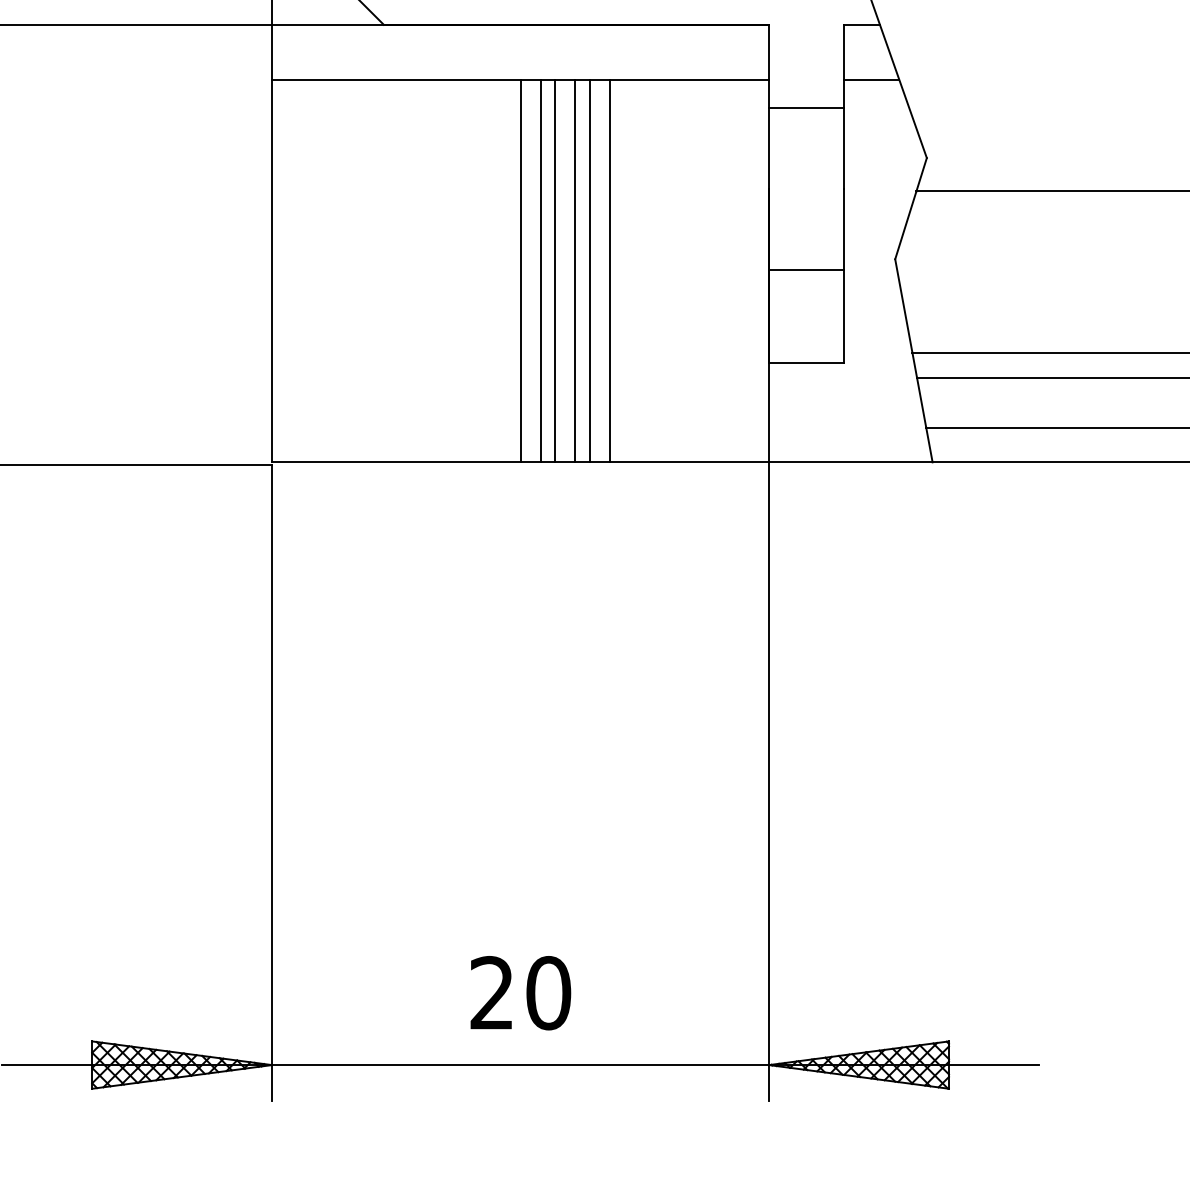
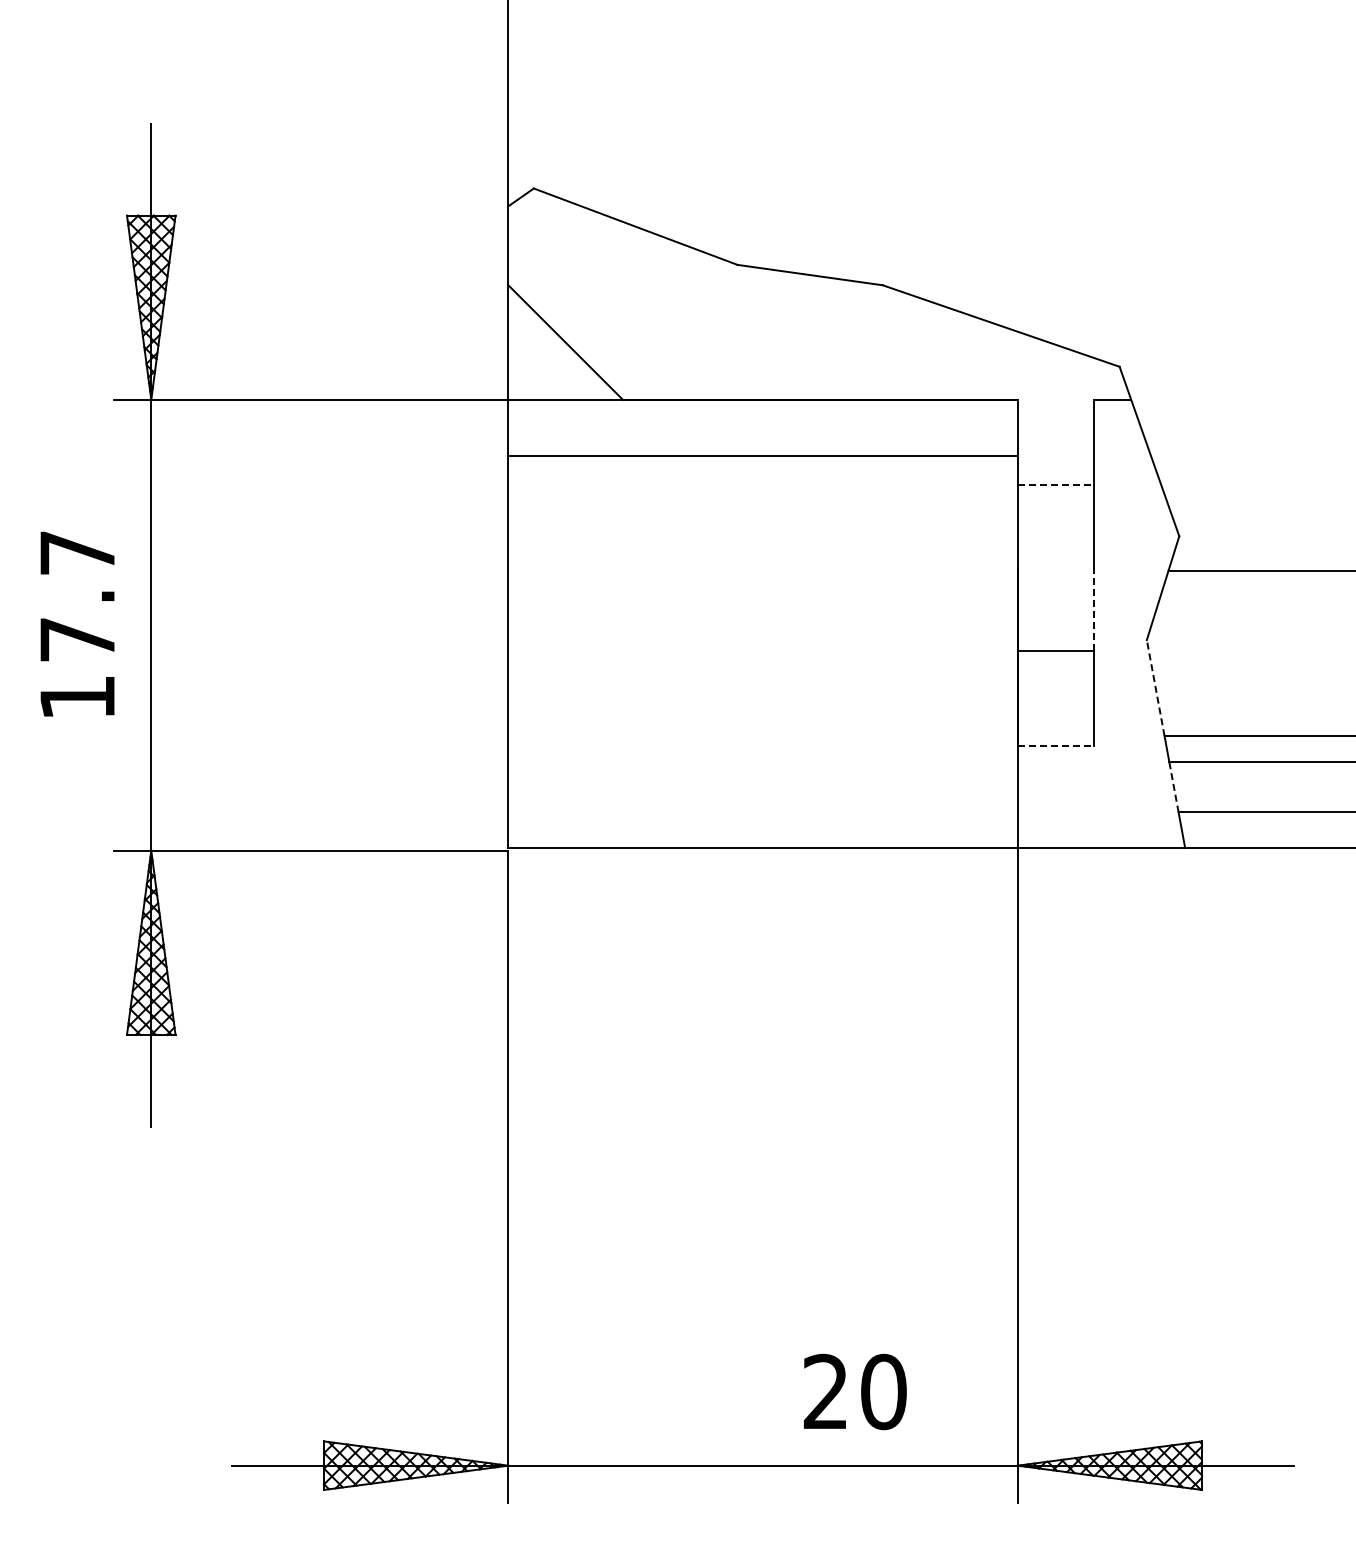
line: (871, 79) -> (1122, 455), removed
line: (807, 108) -> (1056, 485), solid -> dashed
line: (844, 228) -> (1094, 608), solid -> dashed
line: (521, 270) -> (763, 651), removed
line: (540, 270) -> (783, 651), removed
line: (555, 270) -> (798, 651), removed
line: (575, 270) -> (819, 651), removed
line: (590, 270) -> (834, 651), removed
line: (609, 270) -> (854, 651), removed
line: (903, 306) -> (1155, 688), solid -> dashed
line: (807, 363) -> (1056, 746), solid -> dashed
line: (921, 403) -> (1173, 787), solid -> dashed
text: (520, 992) -> (854, 1391), moved

